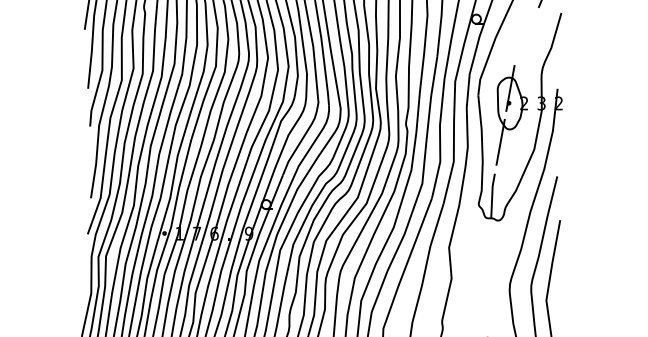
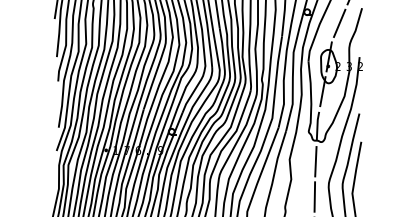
line: (526, 35) -> (339, 22), added
line: (489, 250) -> (315, 161), added
line: (487, 304) -> (314, 196), added

